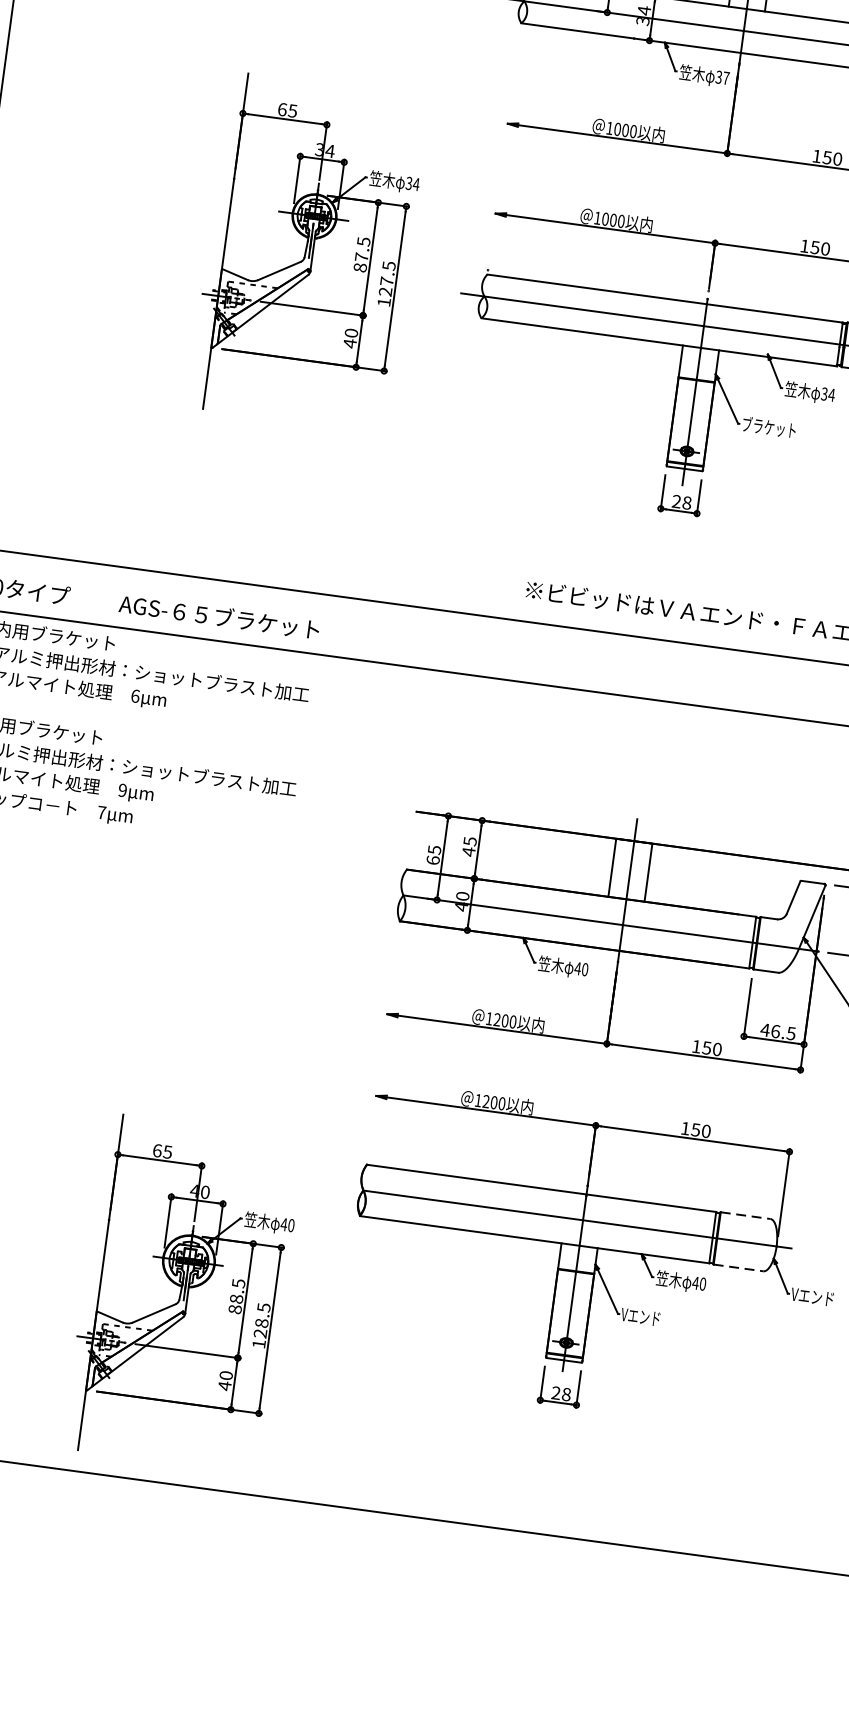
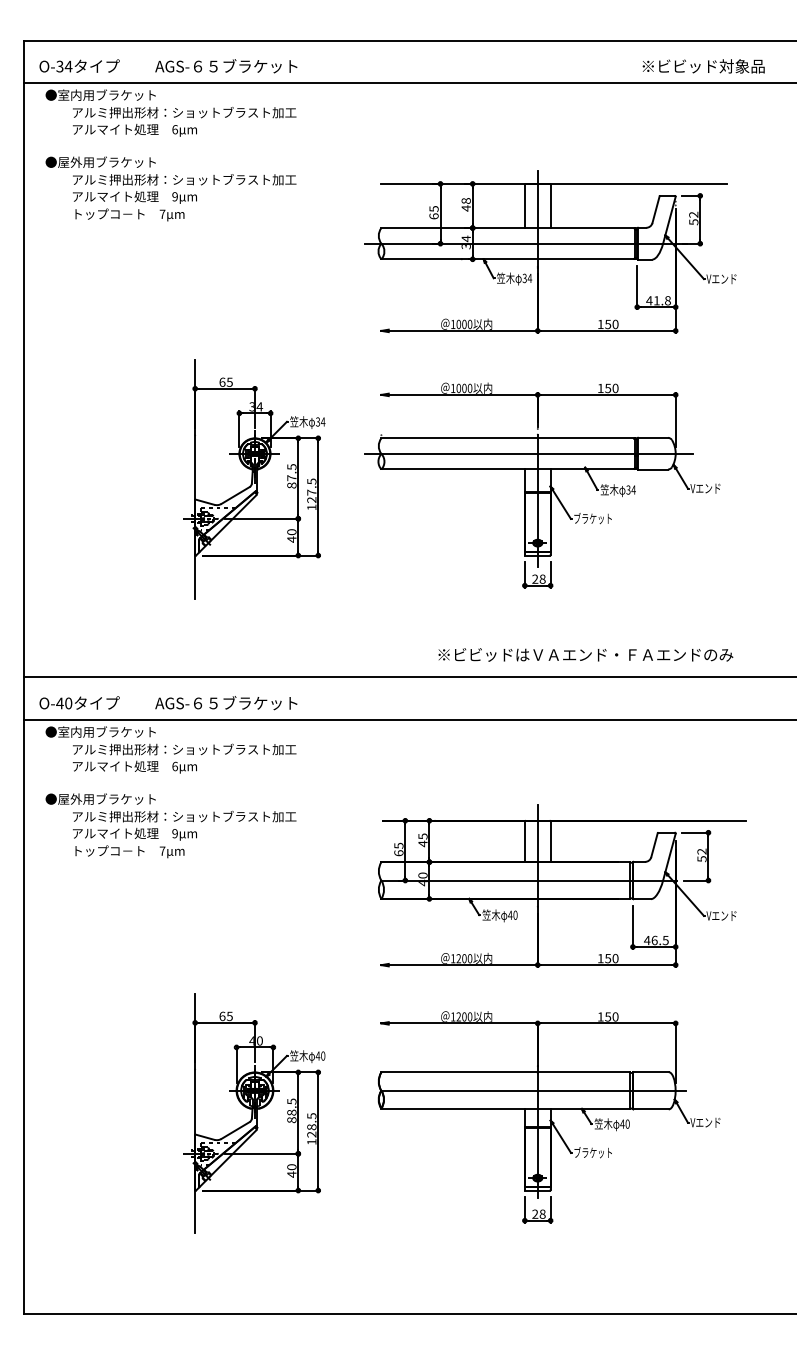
text: (725, 76) -> (529, 277), 37 -> 34
part: (309, 252) -> (254, 479), moved
line: (746, 1216) -> (651, 1072), dashed -> solid
line: (739, 1268) -> (651, 1109), dashed -> solid
part: (183, 1293) -> (254, 1113), moved
text: (648, 1317) -> (592, 1152), Vエンド -> ブラケット

